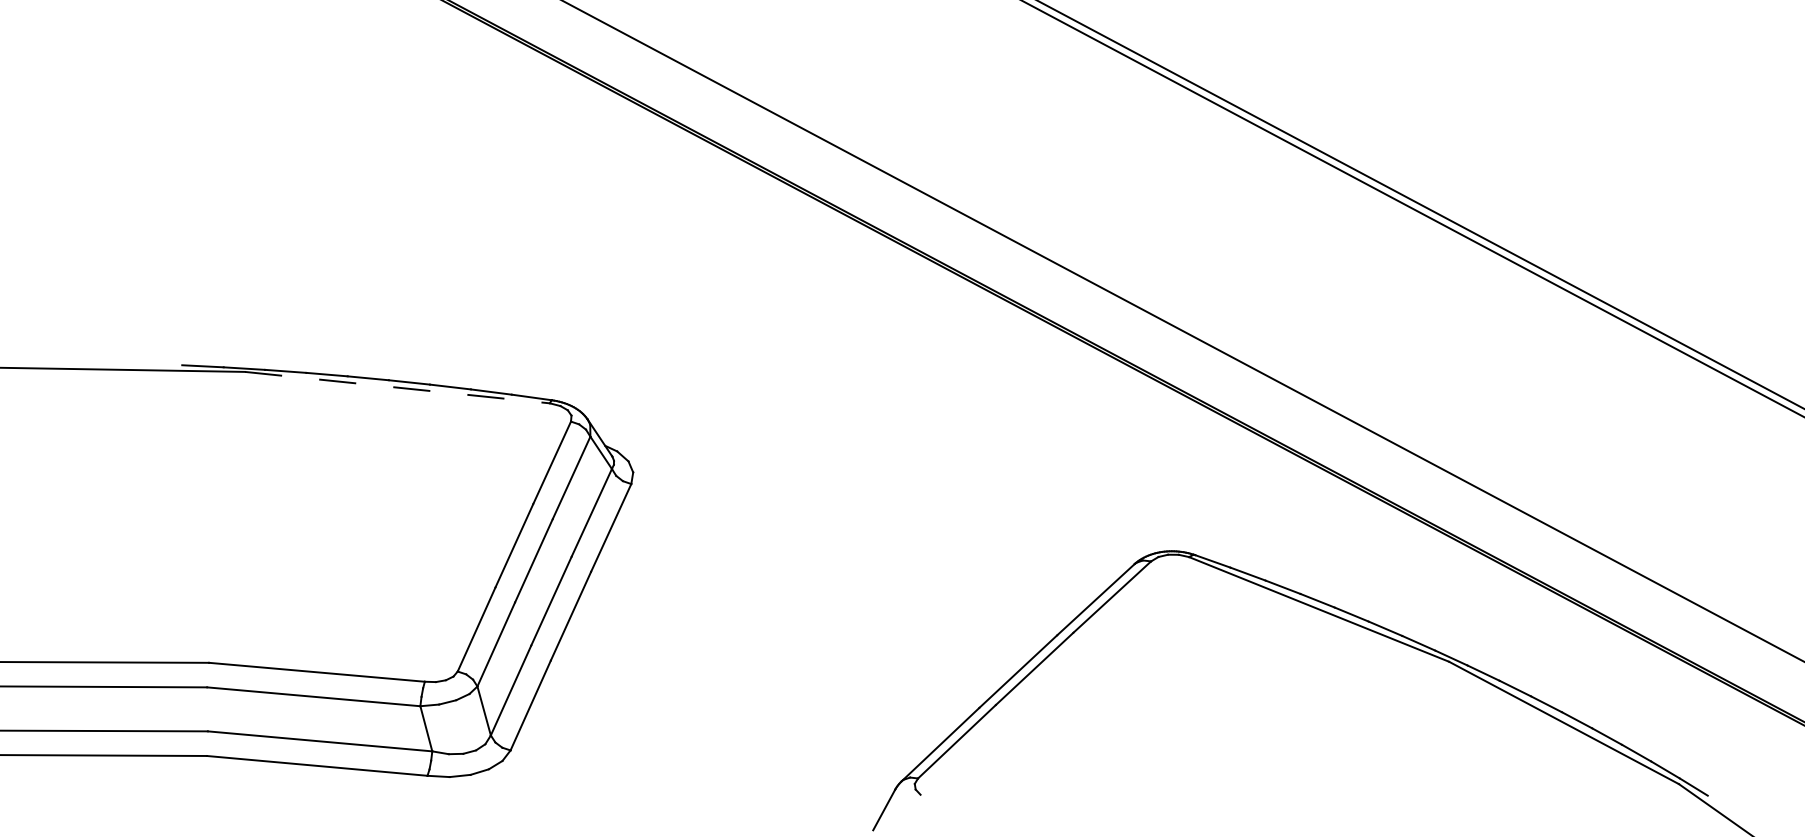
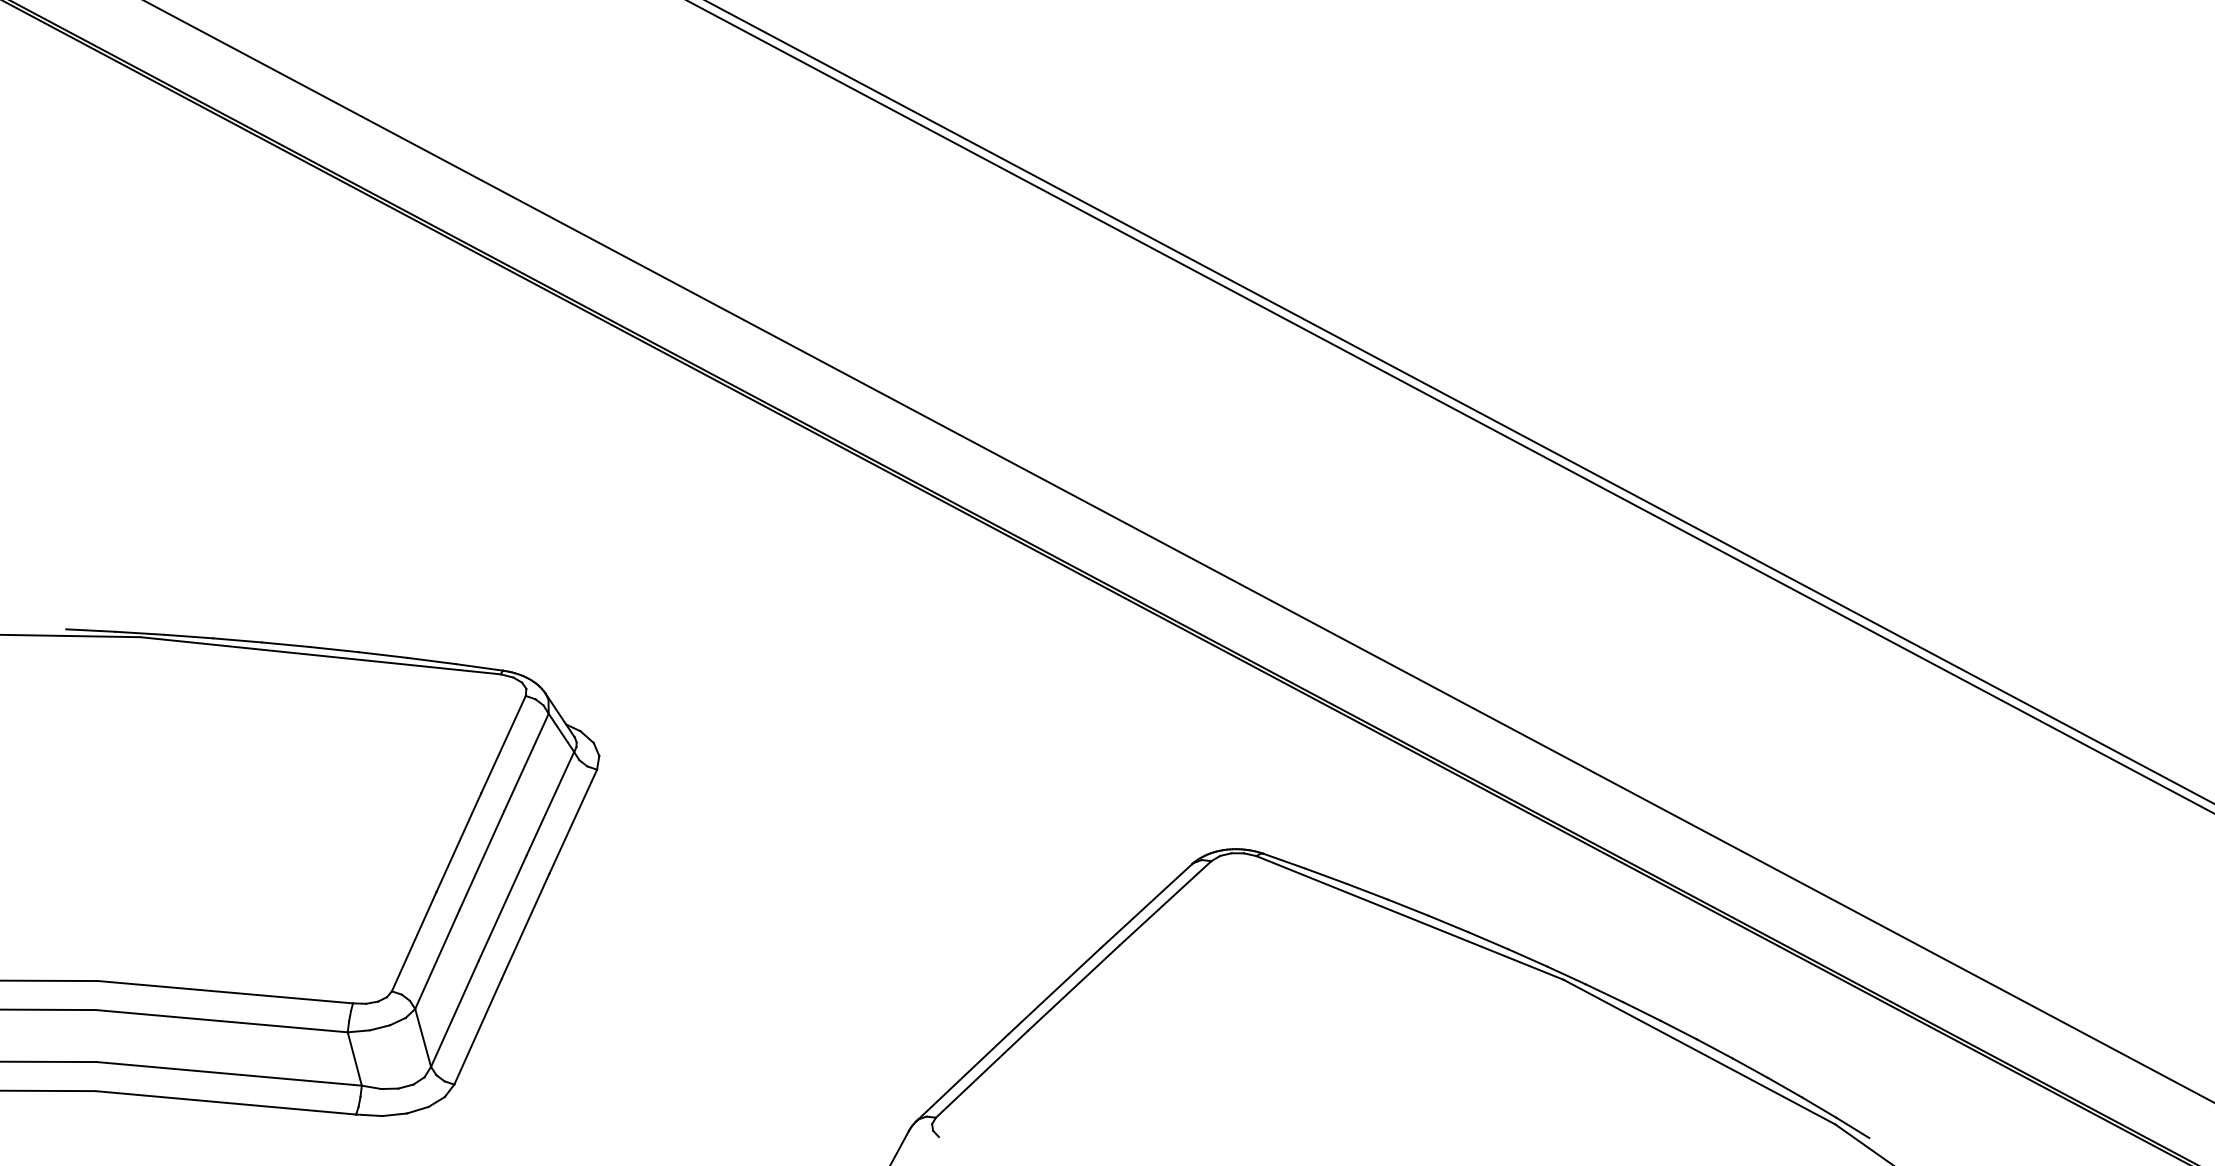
line: (398, 387) -> (321, 655), dashed -> solid

